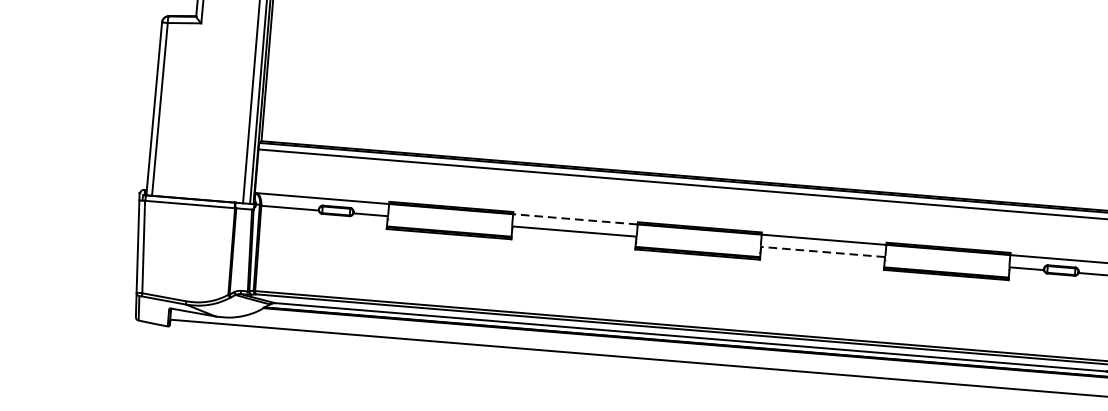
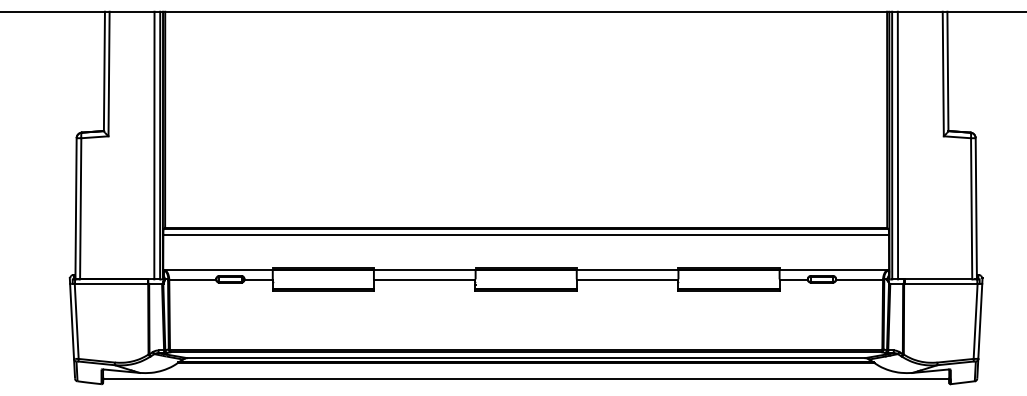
line: (575, 219) -> (424, 270), dashed -> solid
line: (822, 252) -> (627, 280), dashed -> solid

